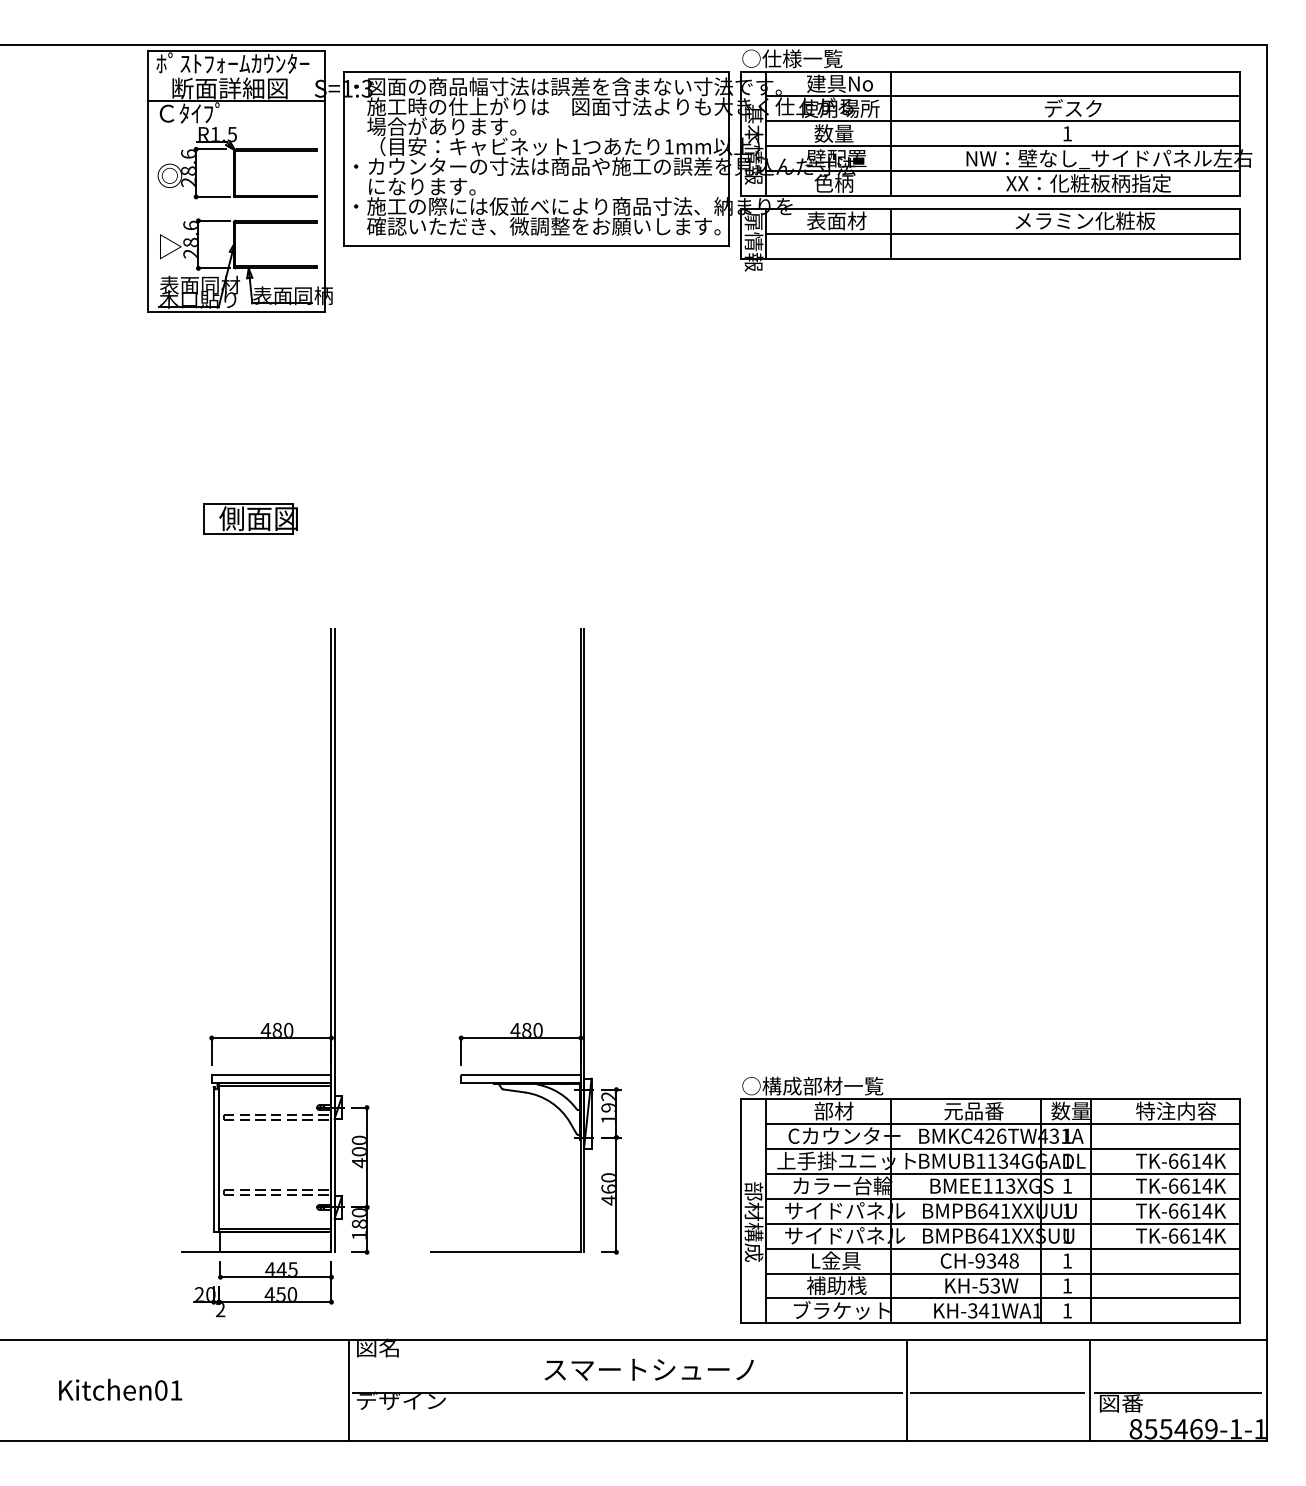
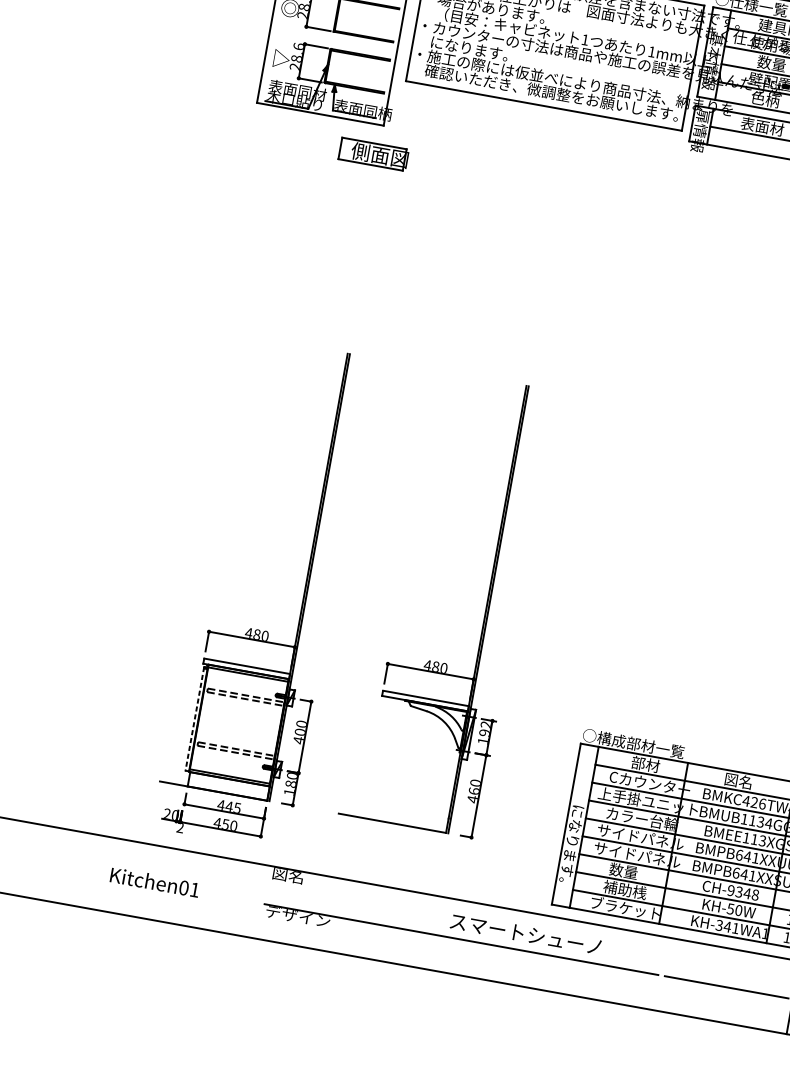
part: (250, 518) -> (374, 154), moved
text: (973, 1110) -> (745, 781), 元品番 -> 図名
line: (213, 1159) -> (194, 719), solid -> dashed
text: (753, 1236) -> (571, 843), 部材構成 -> になります。
text: (835, 1260) -> (627, 871), L金具 -> 数量
text: (995, 1285) -> (738, 910), KH-53W -> KH-50W
text: (648, 1369) -> (525, 933), moved
text: (120, 1389) -> (154, 882), moved
line: (348, 1390) -> (261, 902), removed
line: (906, 1390) -> (661, 973), removed

